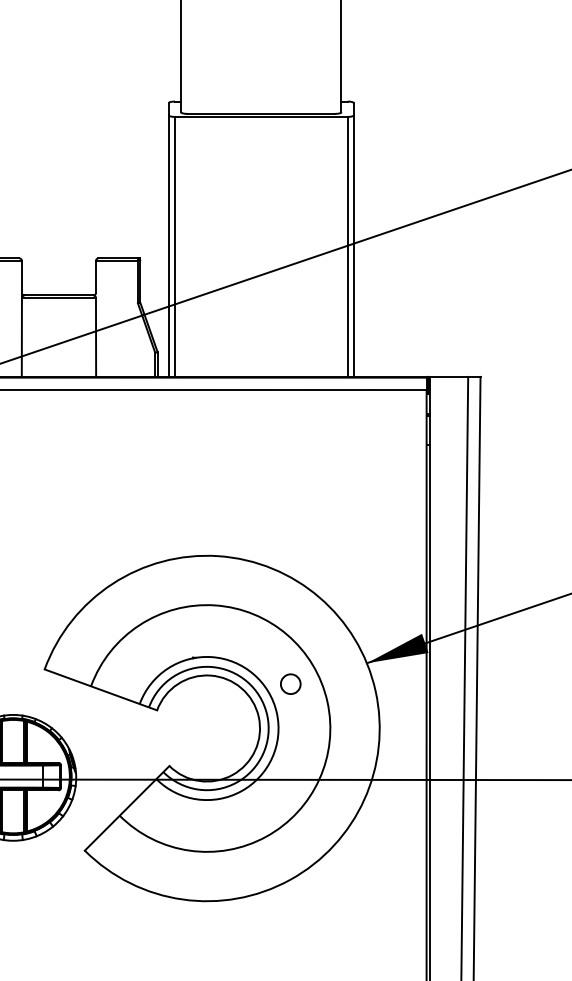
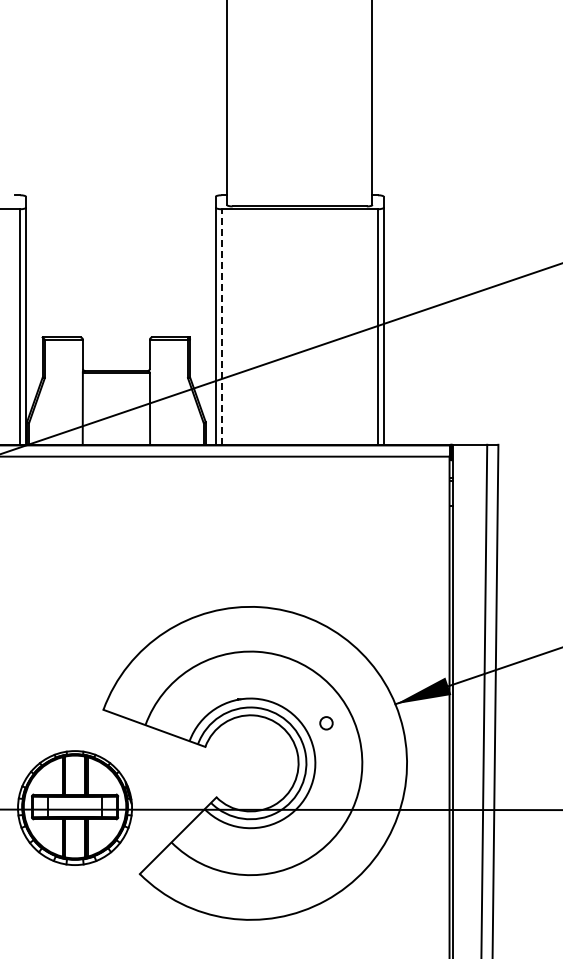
line: (174, 247) -> (221, 327), solid -> dashed
circle: (290, 684) -> (326, 723), size x0.7

